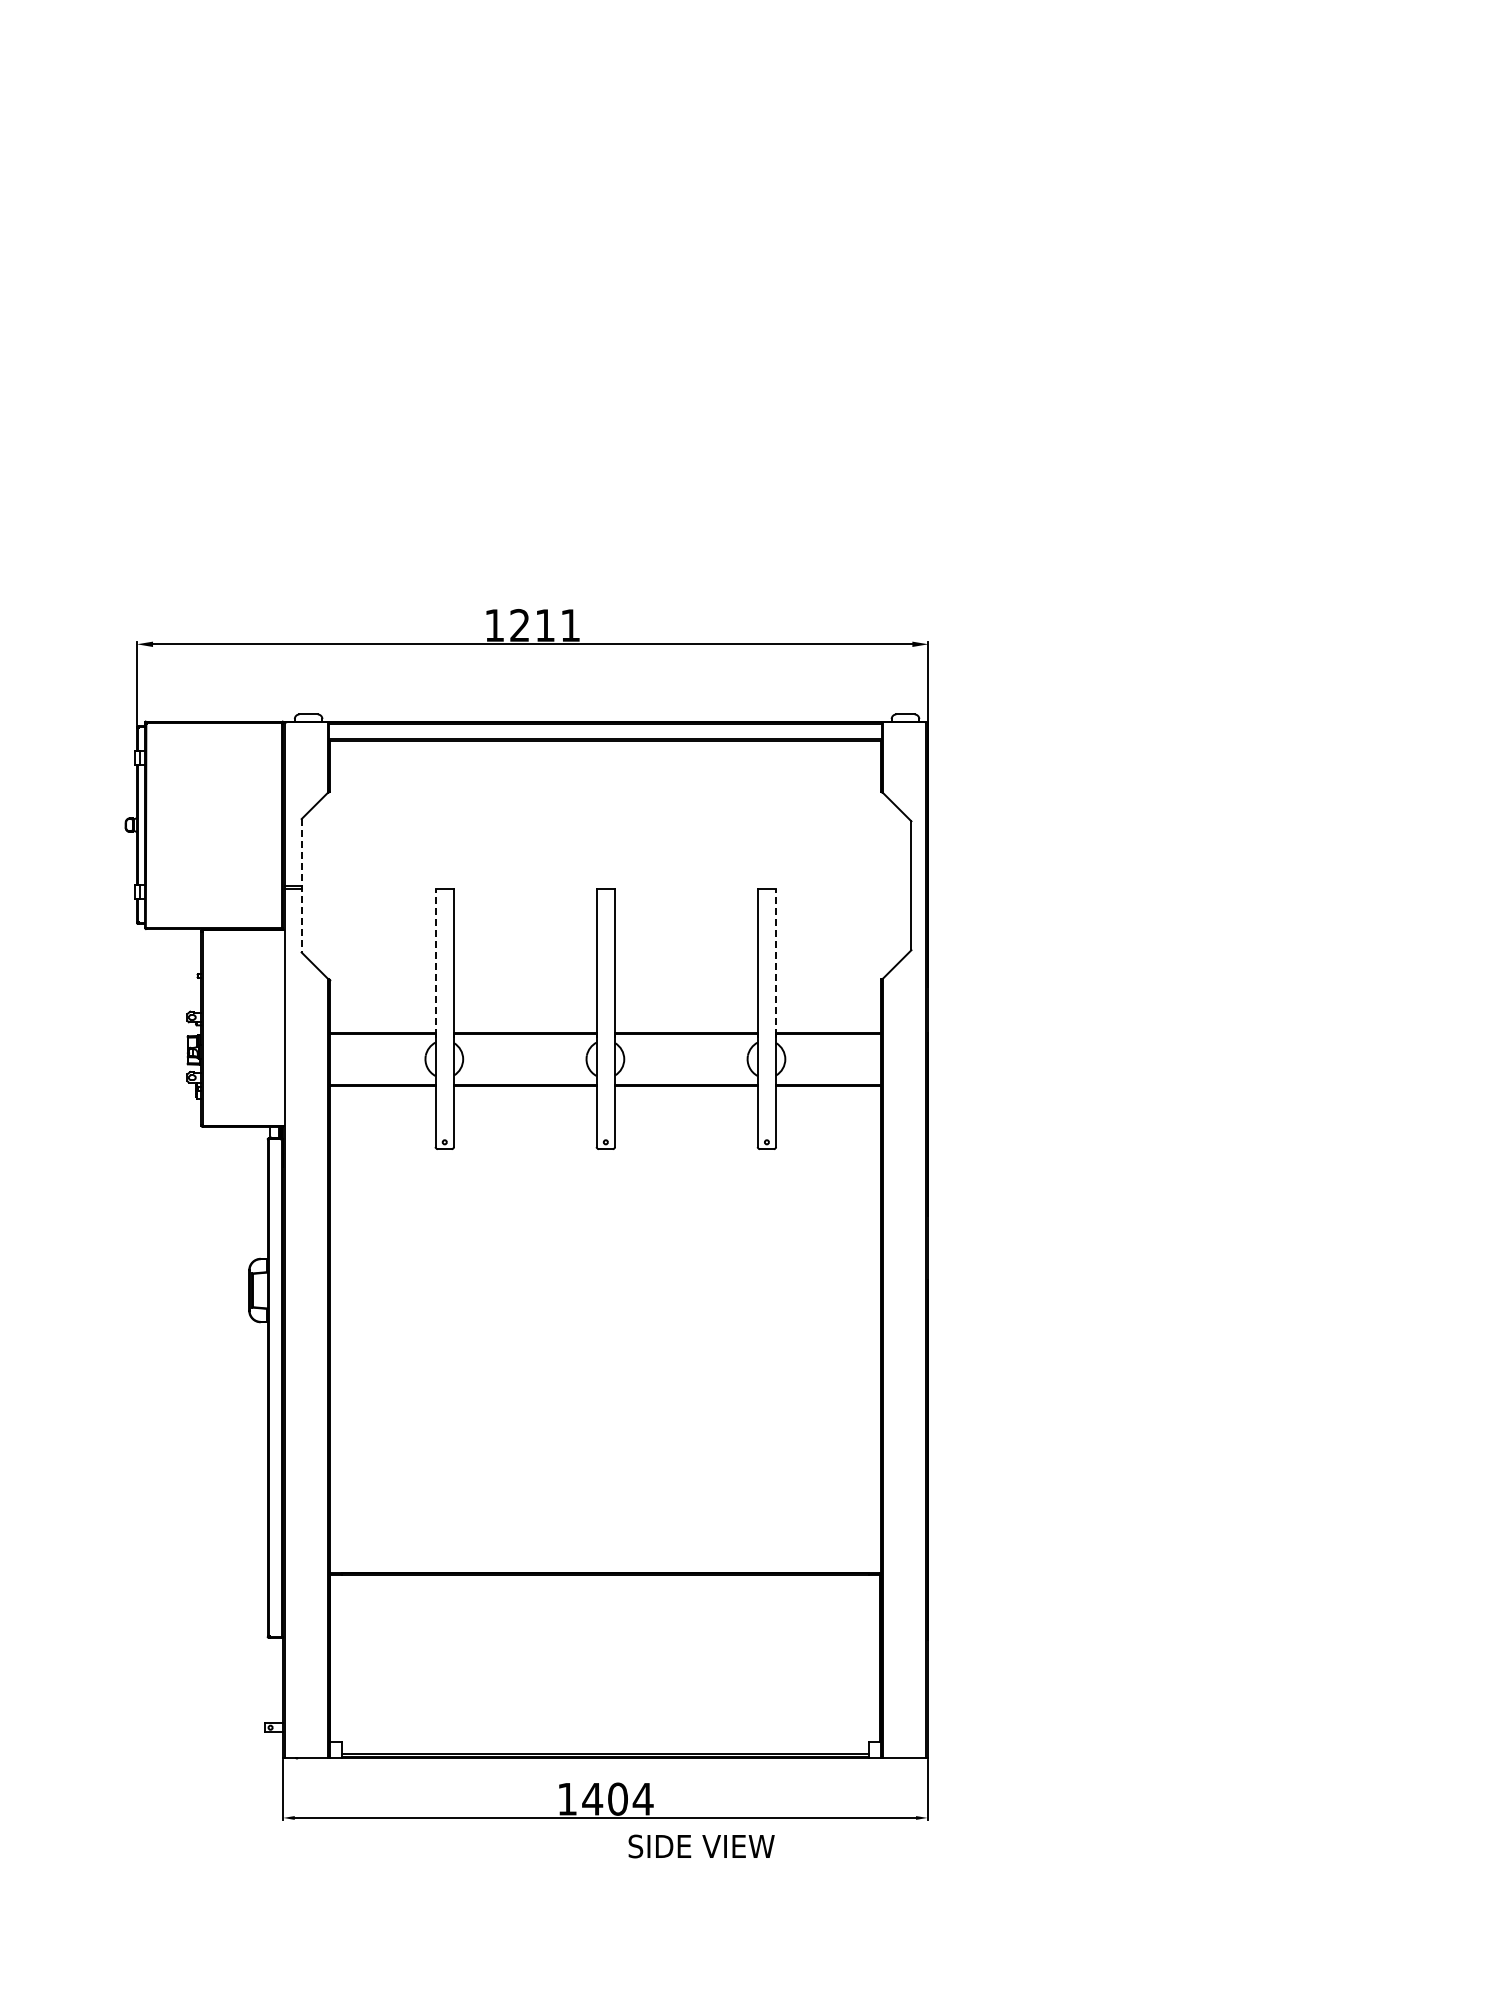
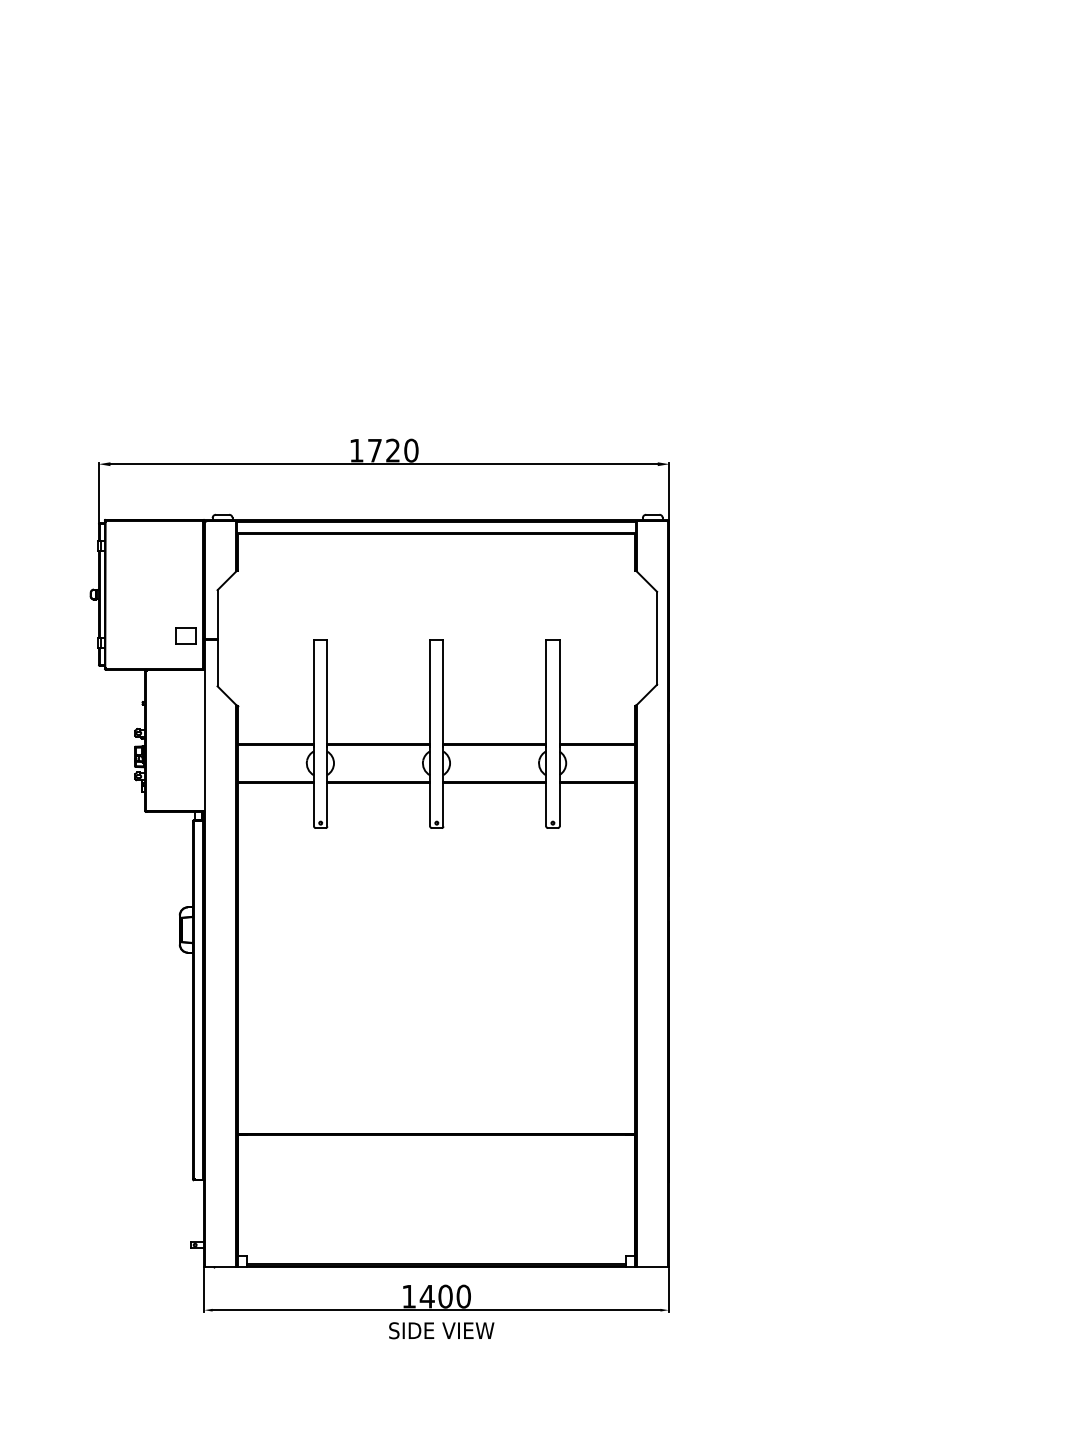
text: (545, 625) -> (393, 450), 1211 -> 1720
part: (257, 882) -> (185, 635), added
line: (301, 885) -> (217, 638), dashed -> solid
line: (435, 962) -> (314, 693), dashed -> solid
line: (776, 962) -> (559, 693), dashed -> solid
text: (642, 1798) -> (463, 1296), 1404 -> 1400
text: (701, 1846) -> (441, 1330), moved

